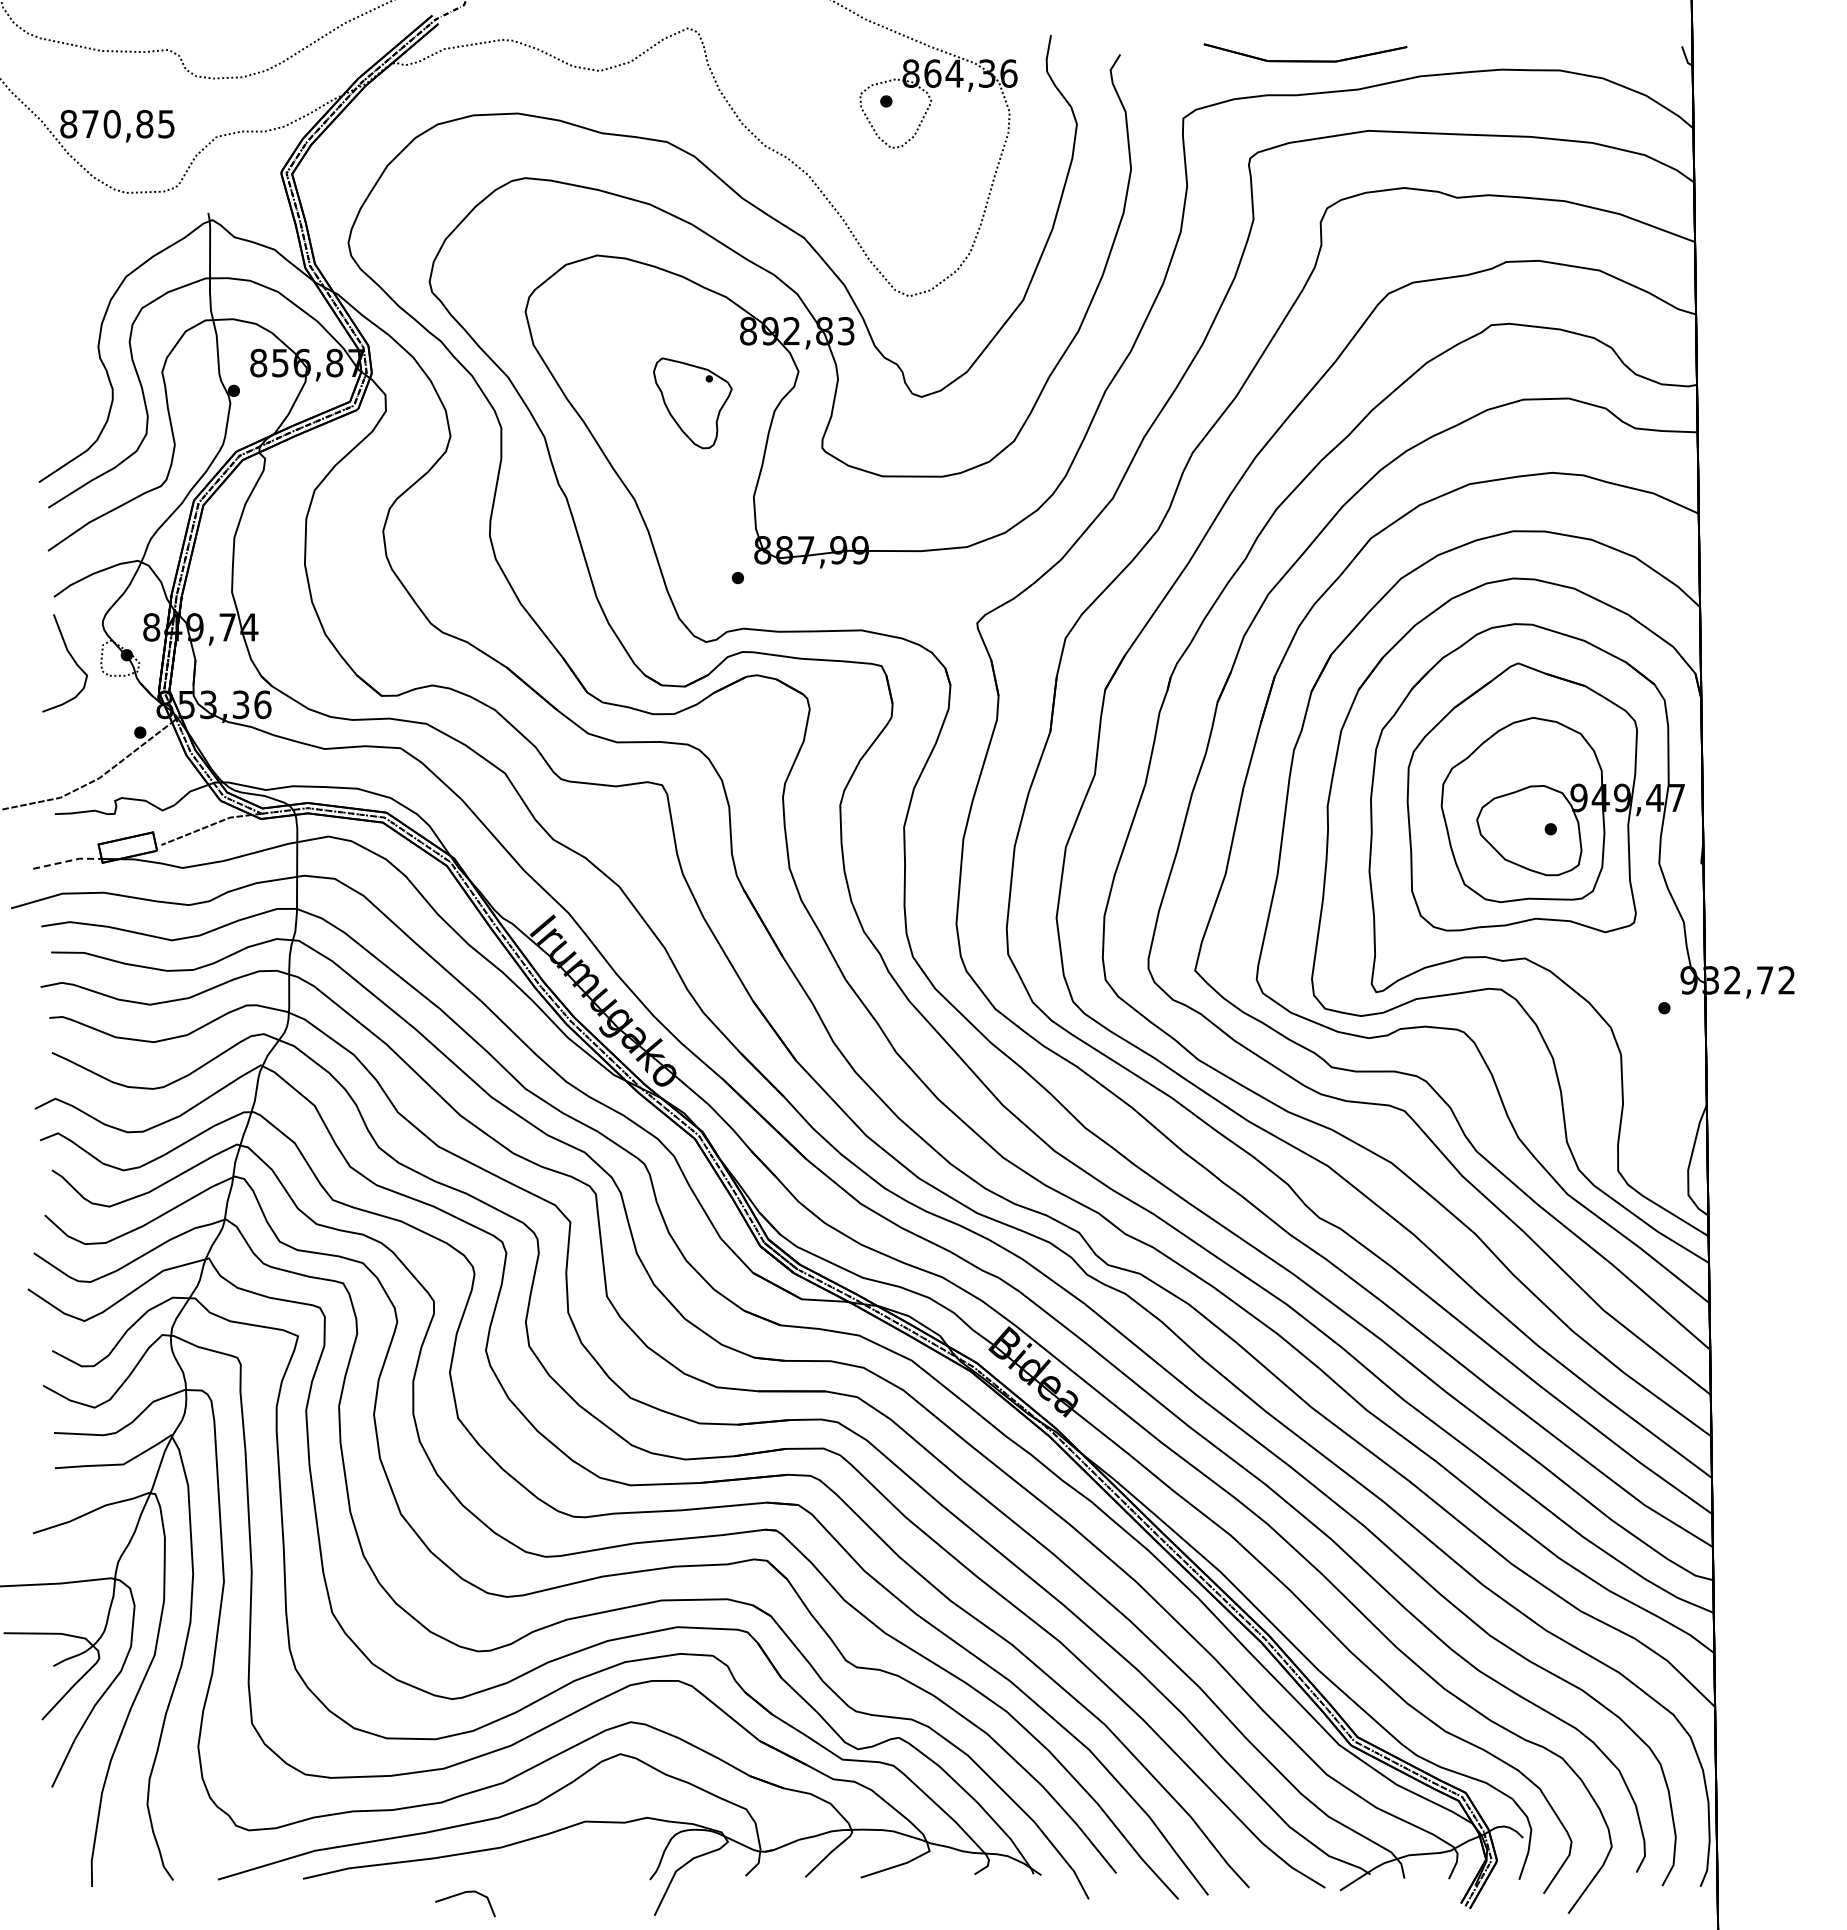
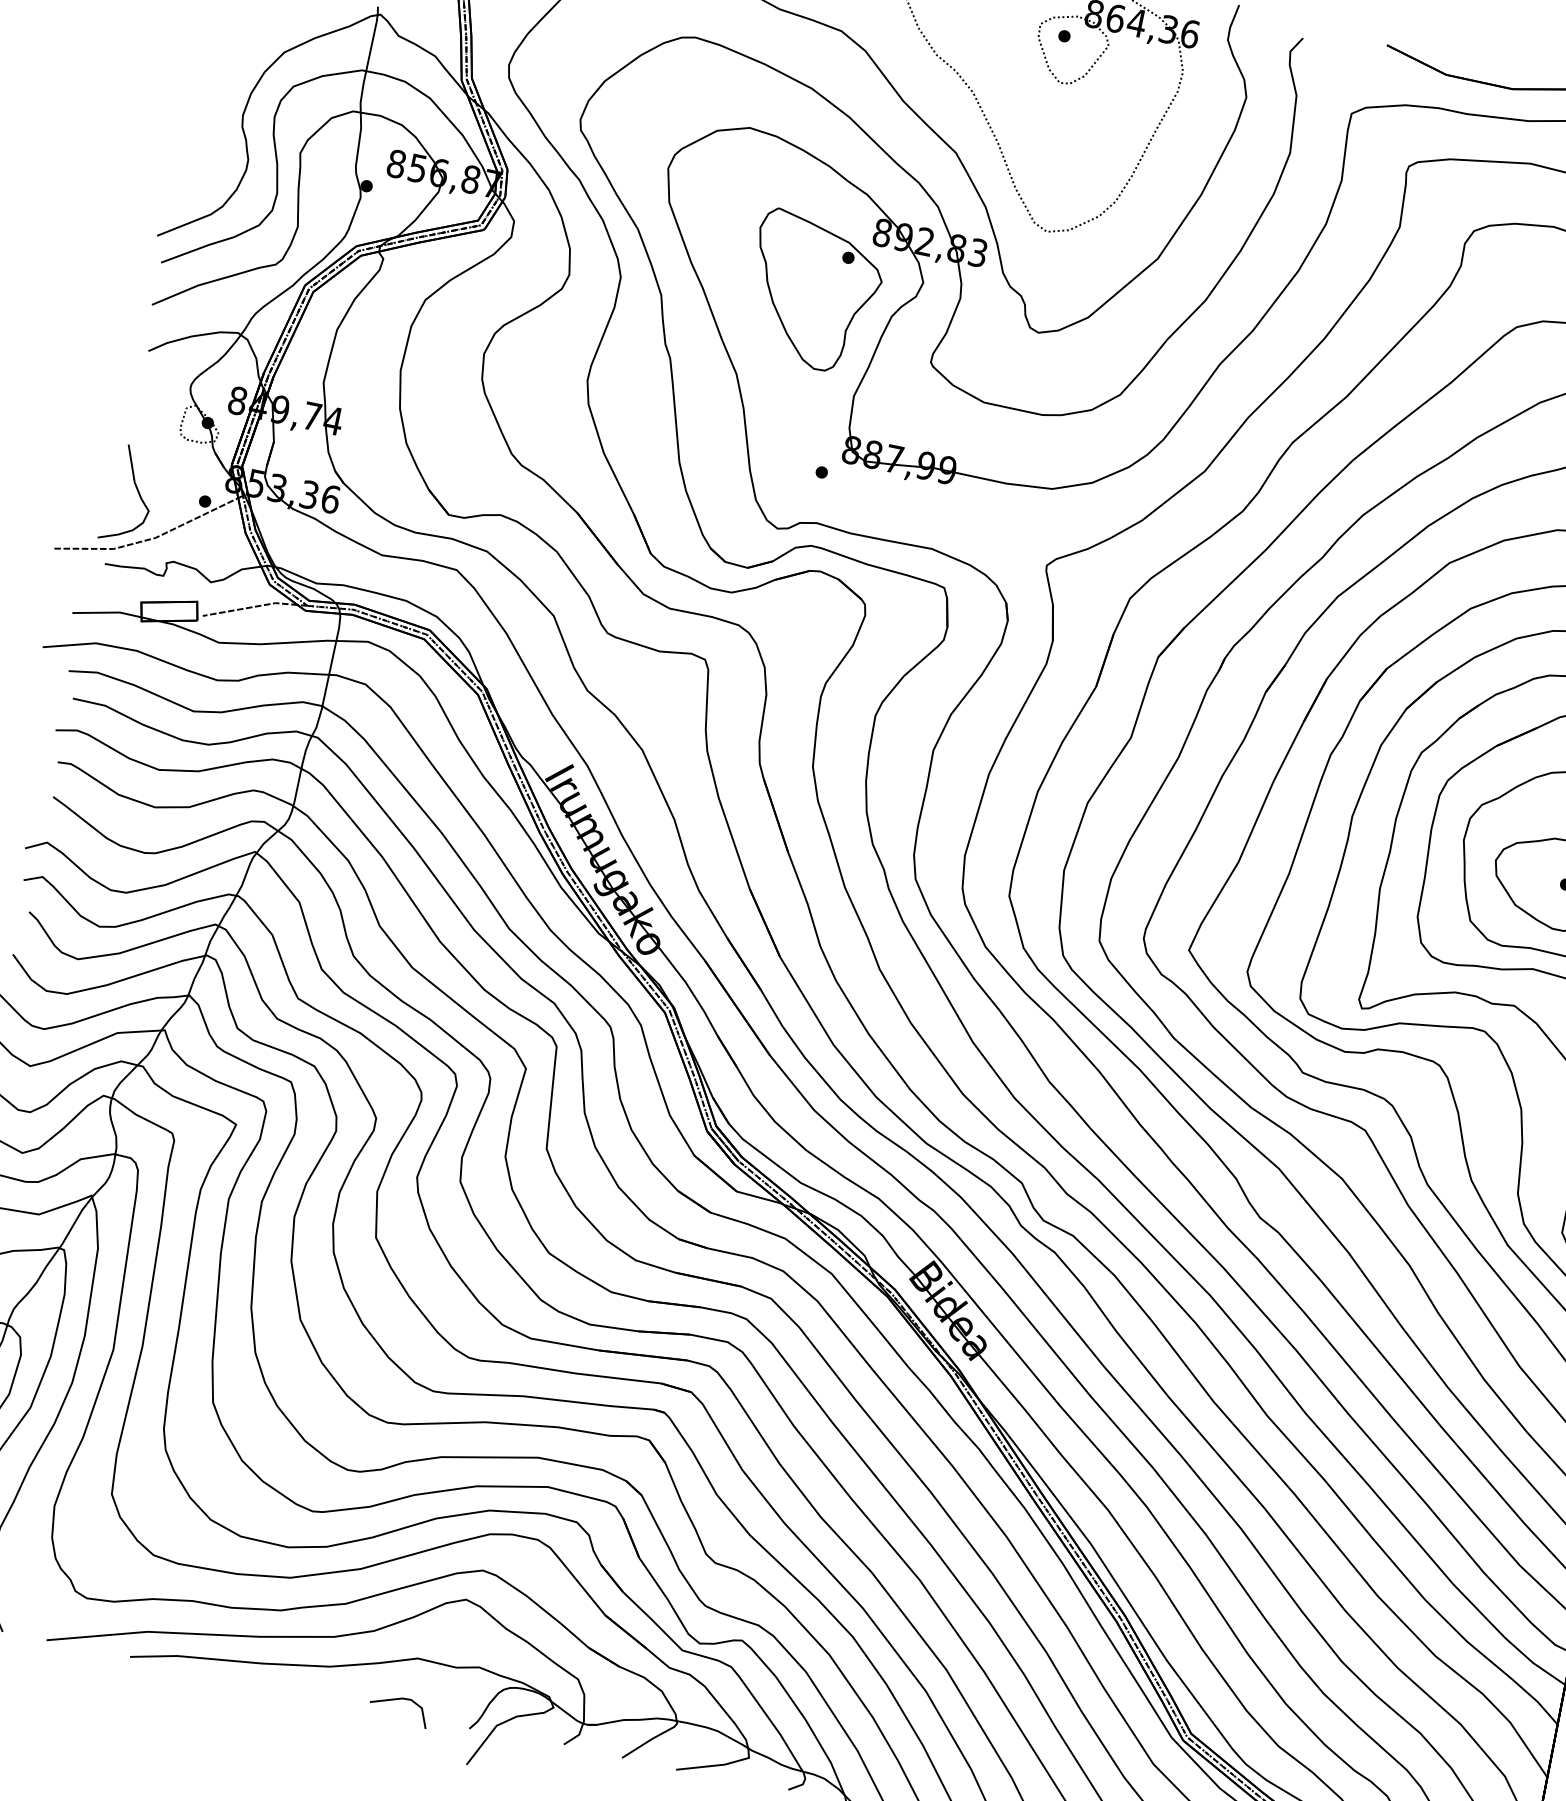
part: (692, 403) -> (812, 292), size x1.67
curve: (71, 658) -> (136, 491), moved
line: (67, 861) -> (107, 612), dashed -> solid
line: (462, 1894) -> (398, 1700), moved

